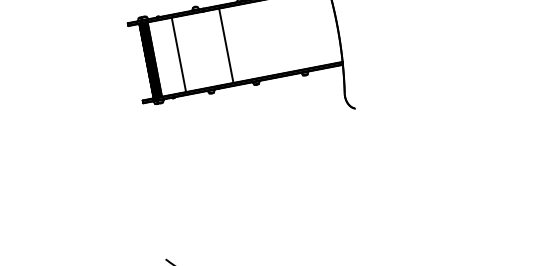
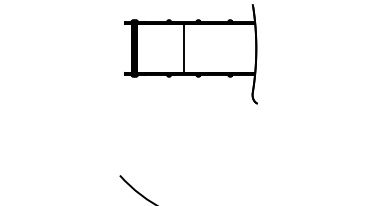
line: (179, 54) -> (153, 48), removed

